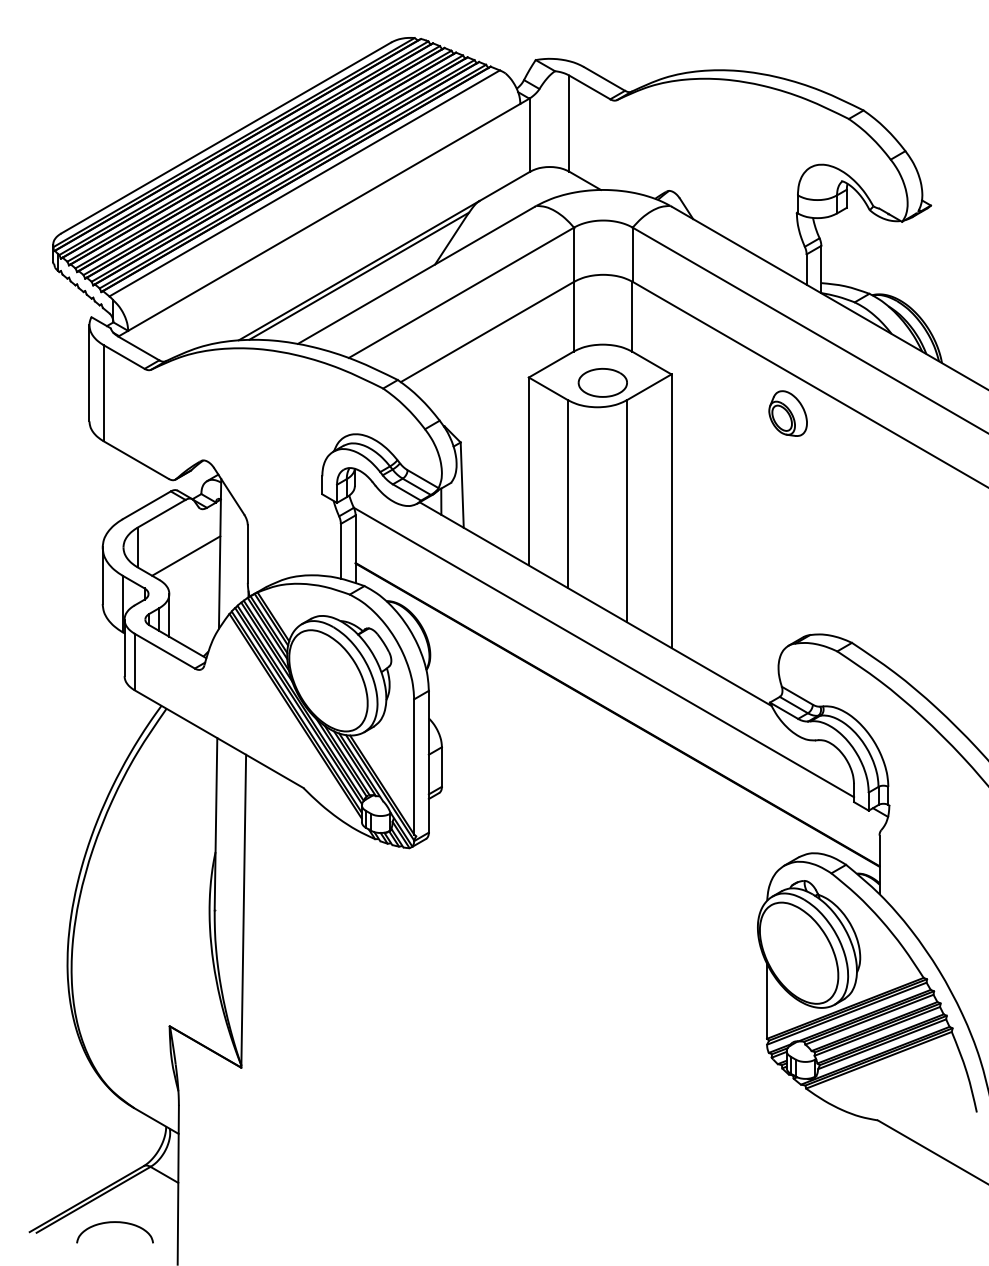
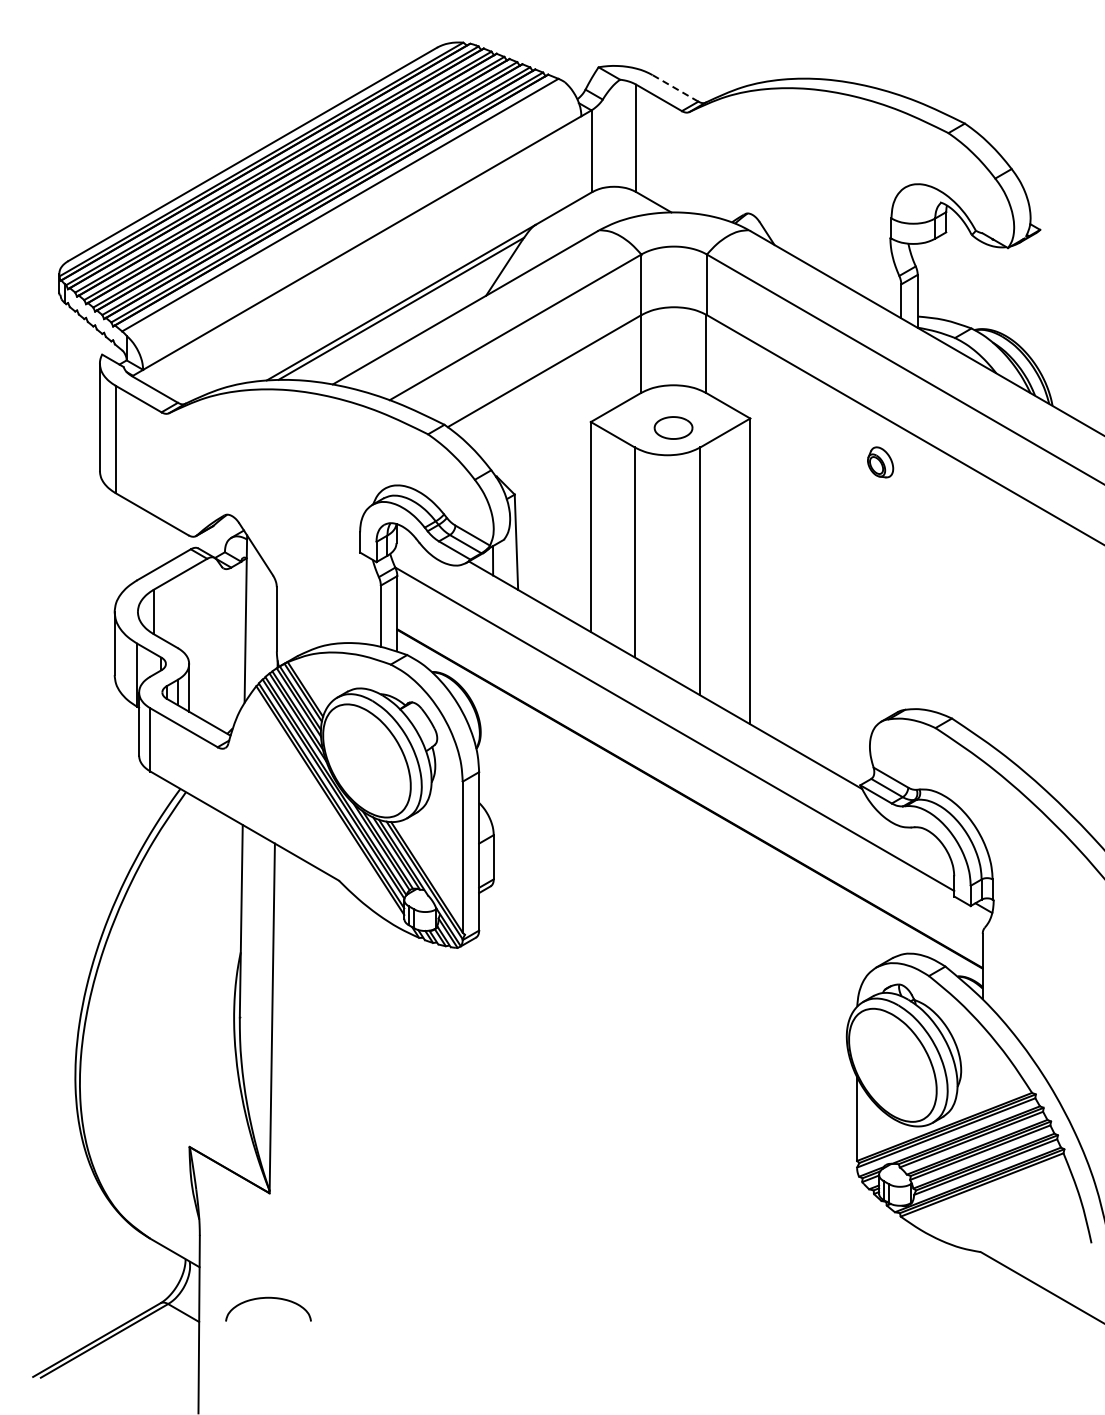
line: (604, 79) -> (675, 88), solid -> dashed
part: (602, 382) -> (673, 427), size x0.7
part: (788, 413) -> (880, 462), size x0.6
line: (185, 556) -> (207, 621), removed
curve: (115, 1222) -> (268, 1298), moved

